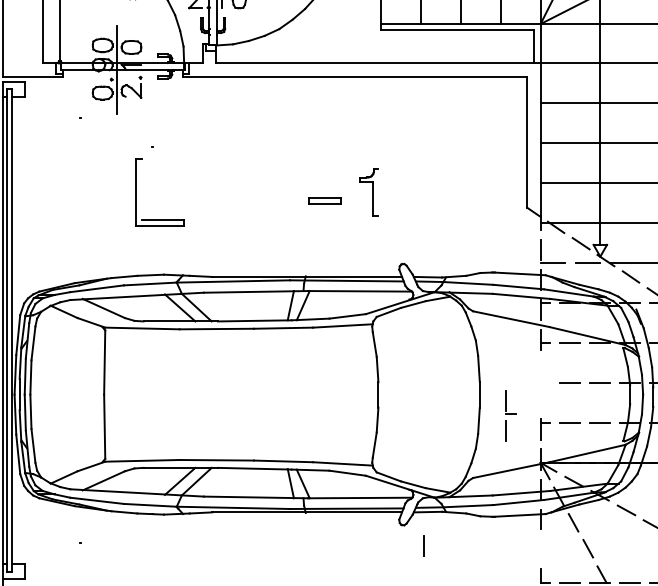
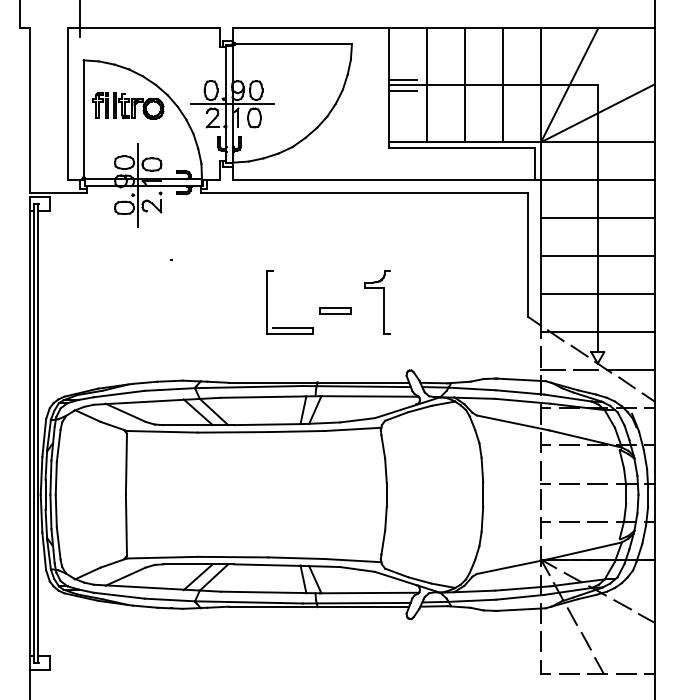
part: (136, 192) -> (267, 302), moved
part: (368, 192) -> (377, 302), size x1.43
part: (510, 416) -> (545, 485), moved
line: (423, 545) -> (540, 641), moved

